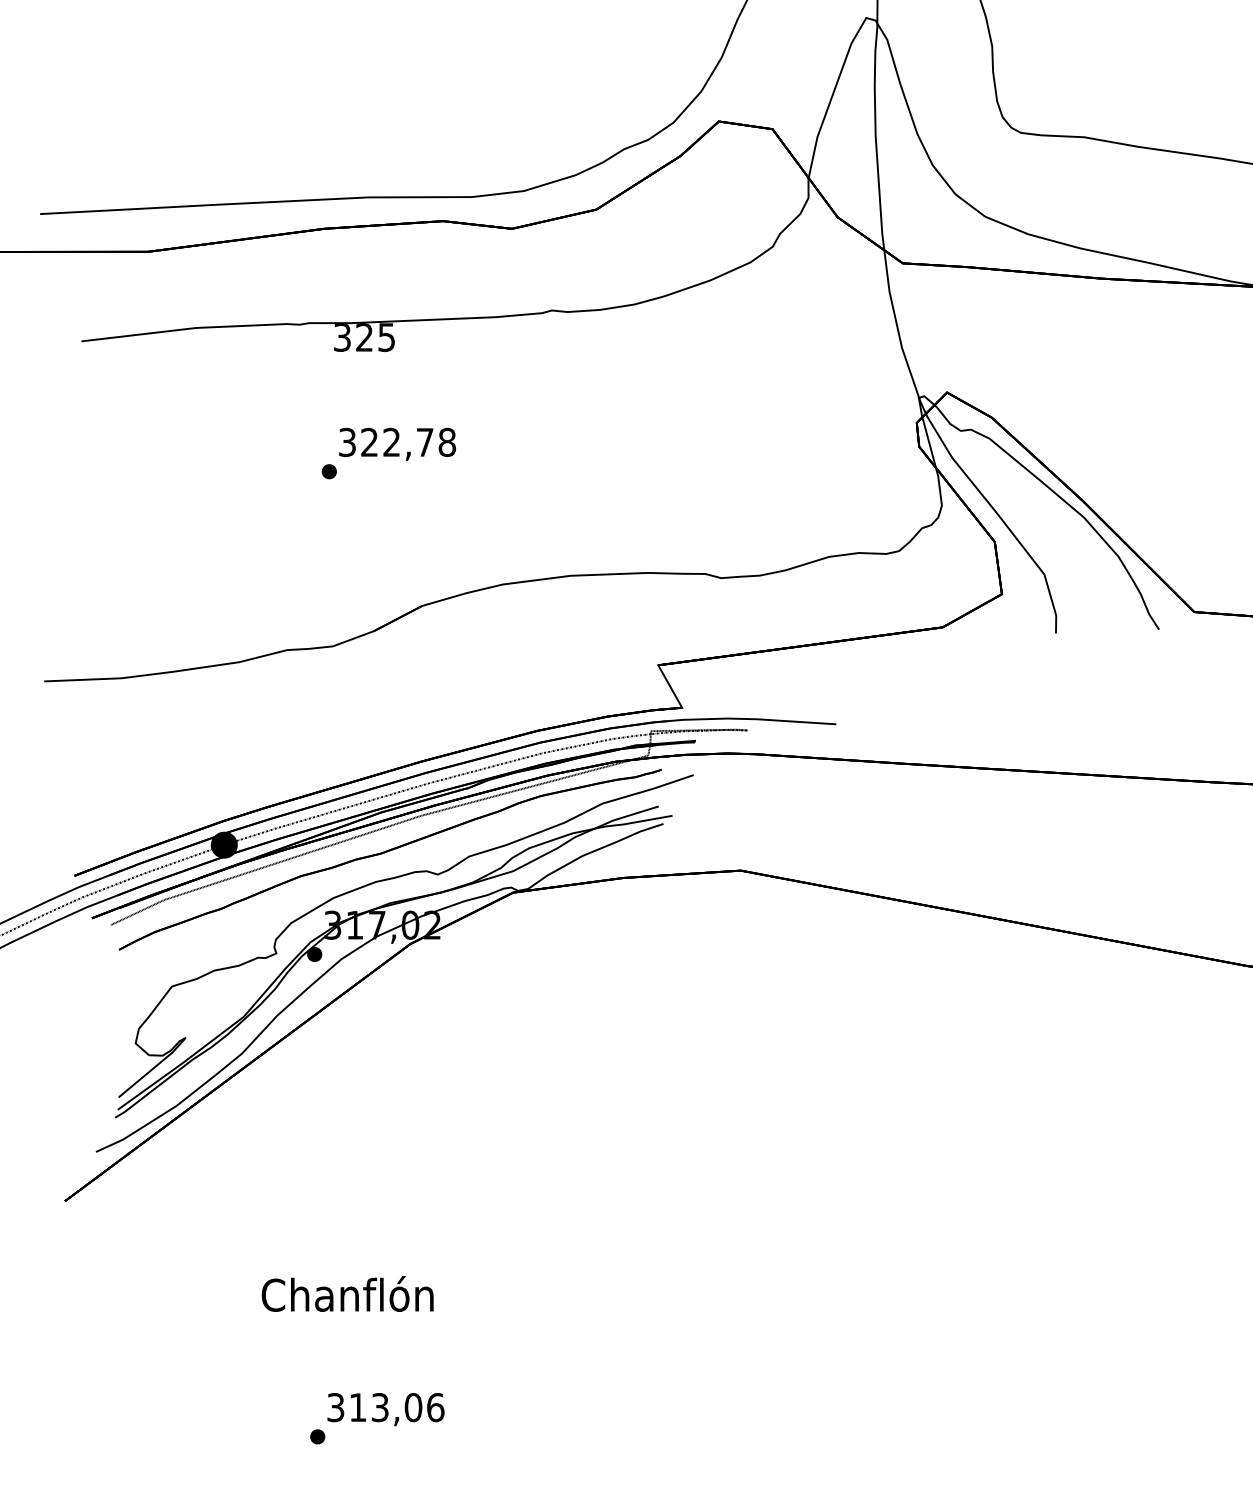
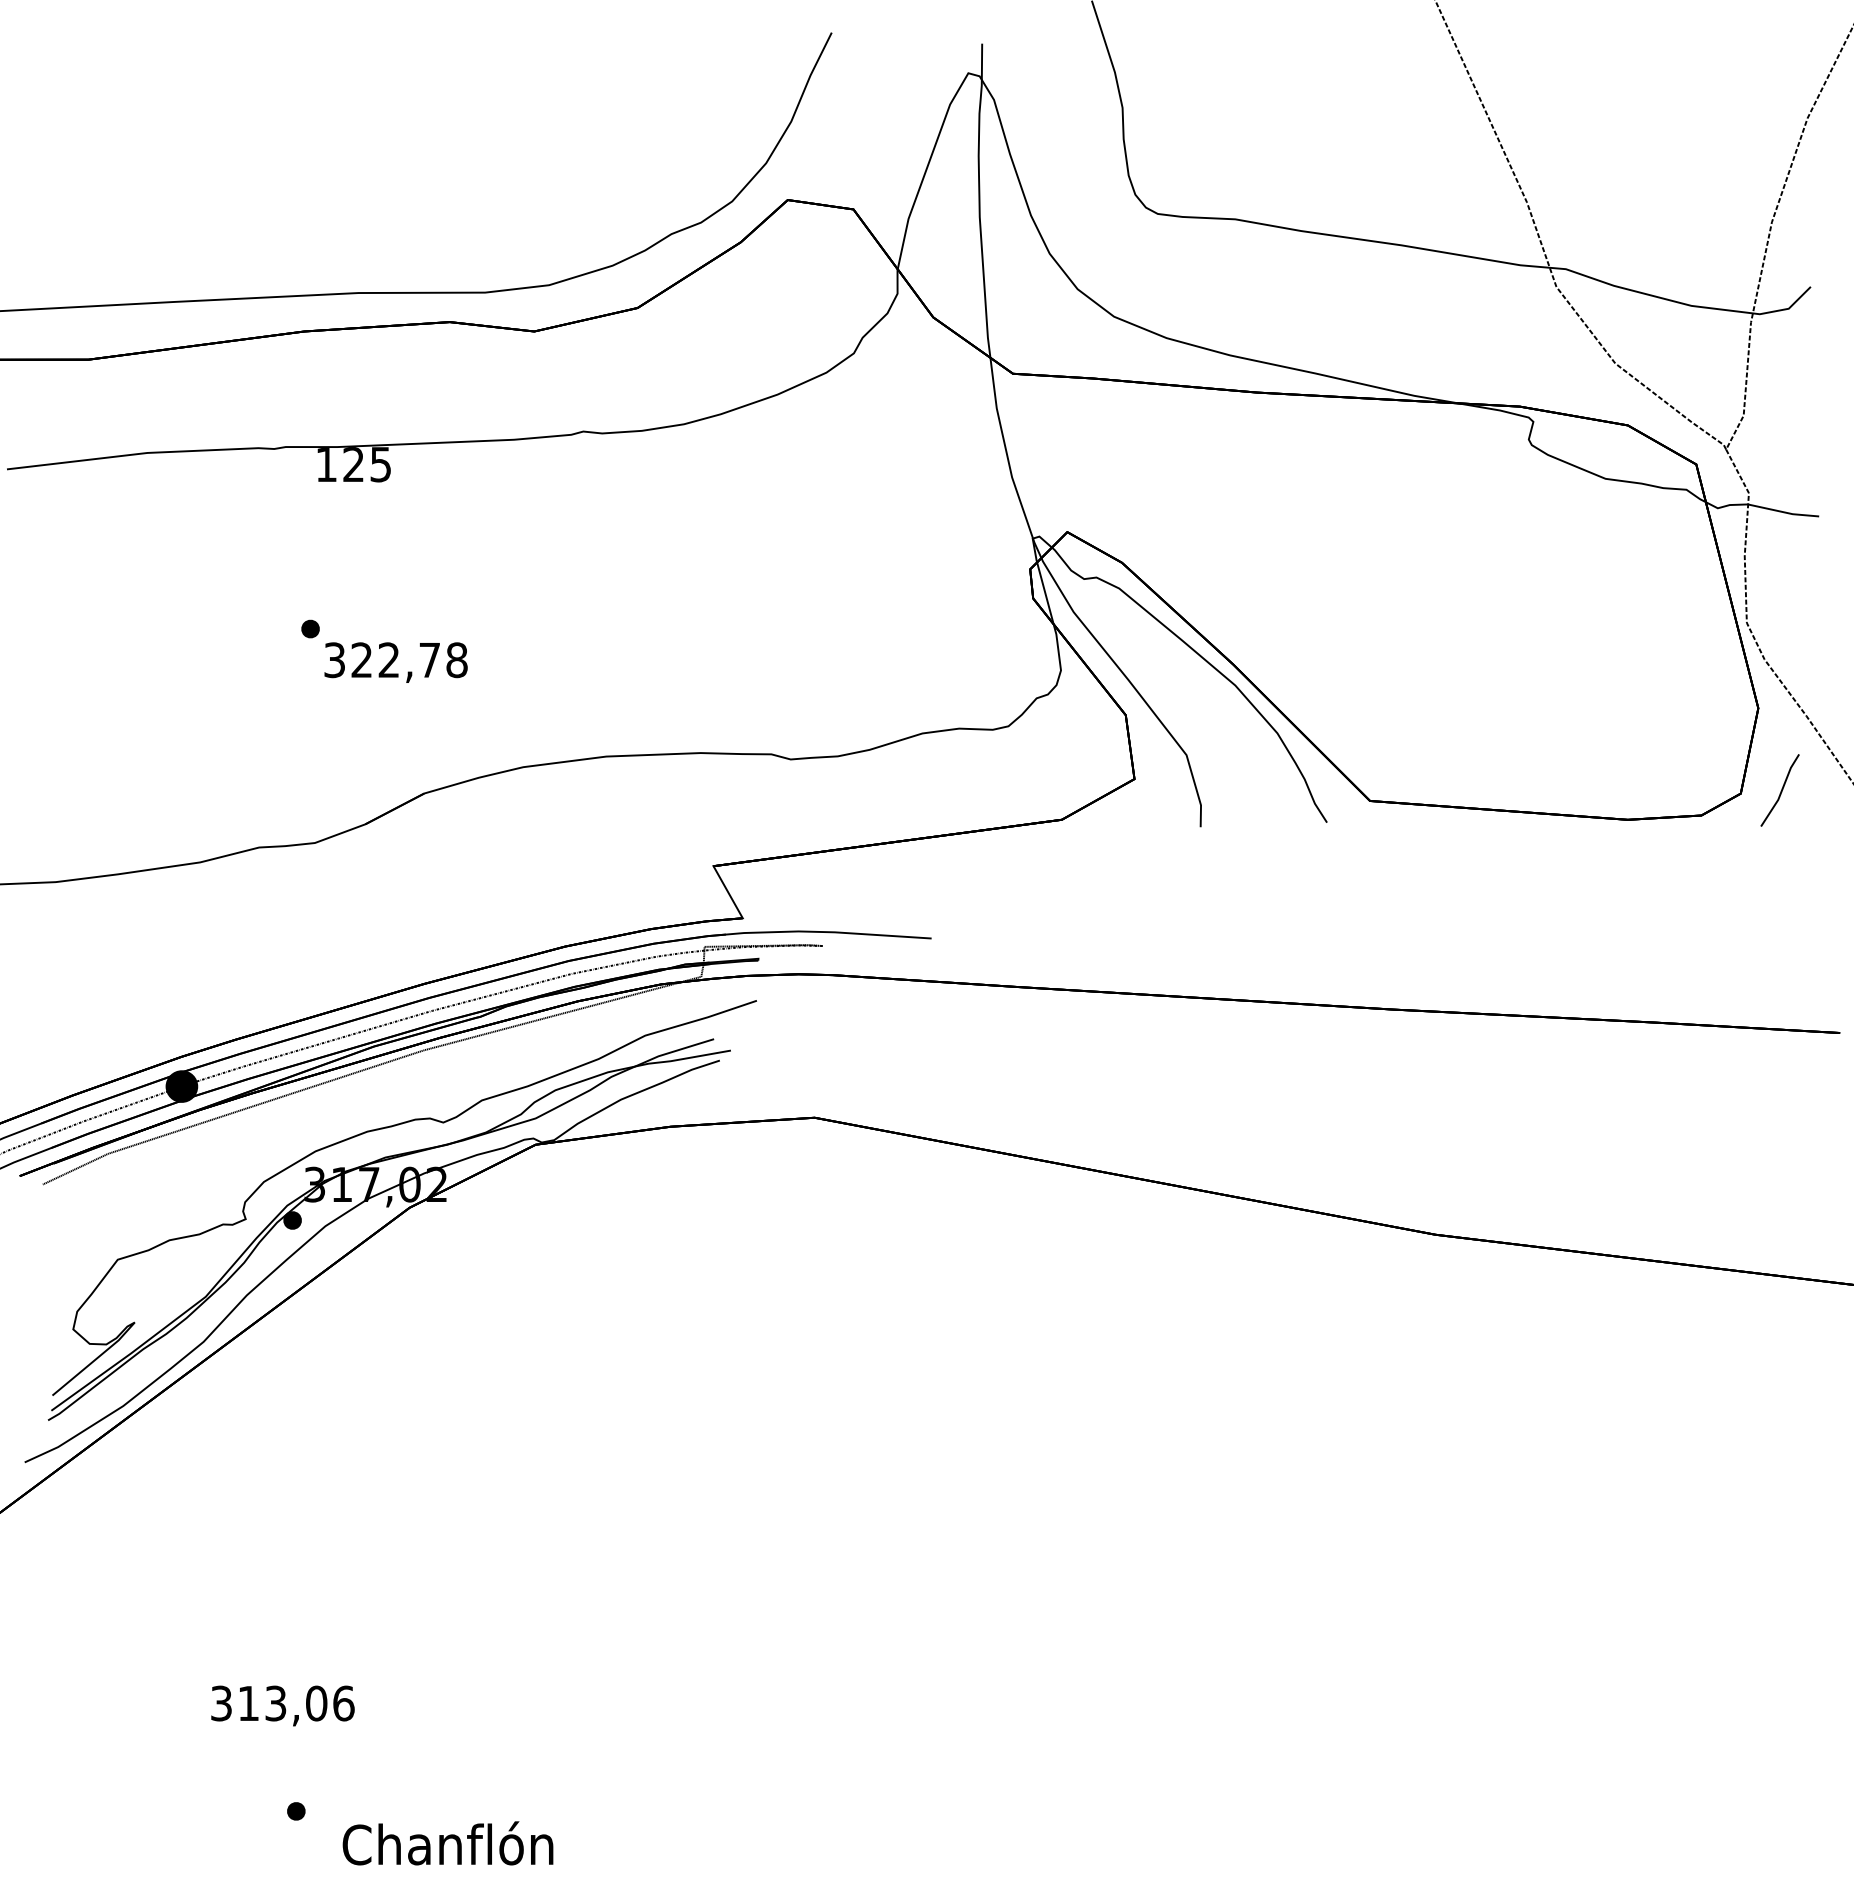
text: (342, 338) -> (326, 465), 325 -> 125
text: (397, 444) -> (395, 662), moved
part: (387, 852) -> (381, 1095), removed
text: (347, 1294) -> (447, 1843), moved
text: (385, 1409) -> (282, 1705), moved

